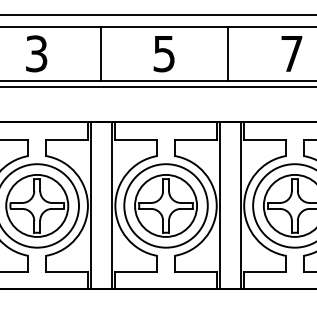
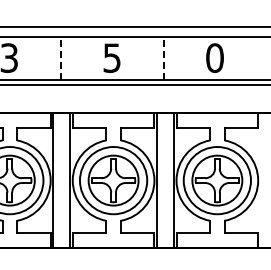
text: (291, 53) -> (214, 57), 7 -> 0
line: (100, 54) -> (60, 58), solid -> dashed
line: (228, 54) -> (163, 58), solid -> dashed

